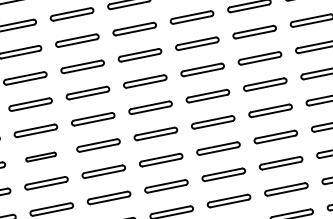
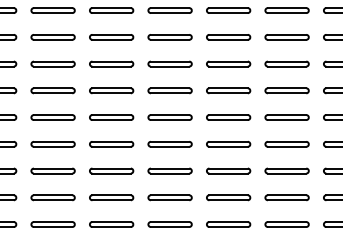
part: (40, 156) -> (52, 170), size x1.43

